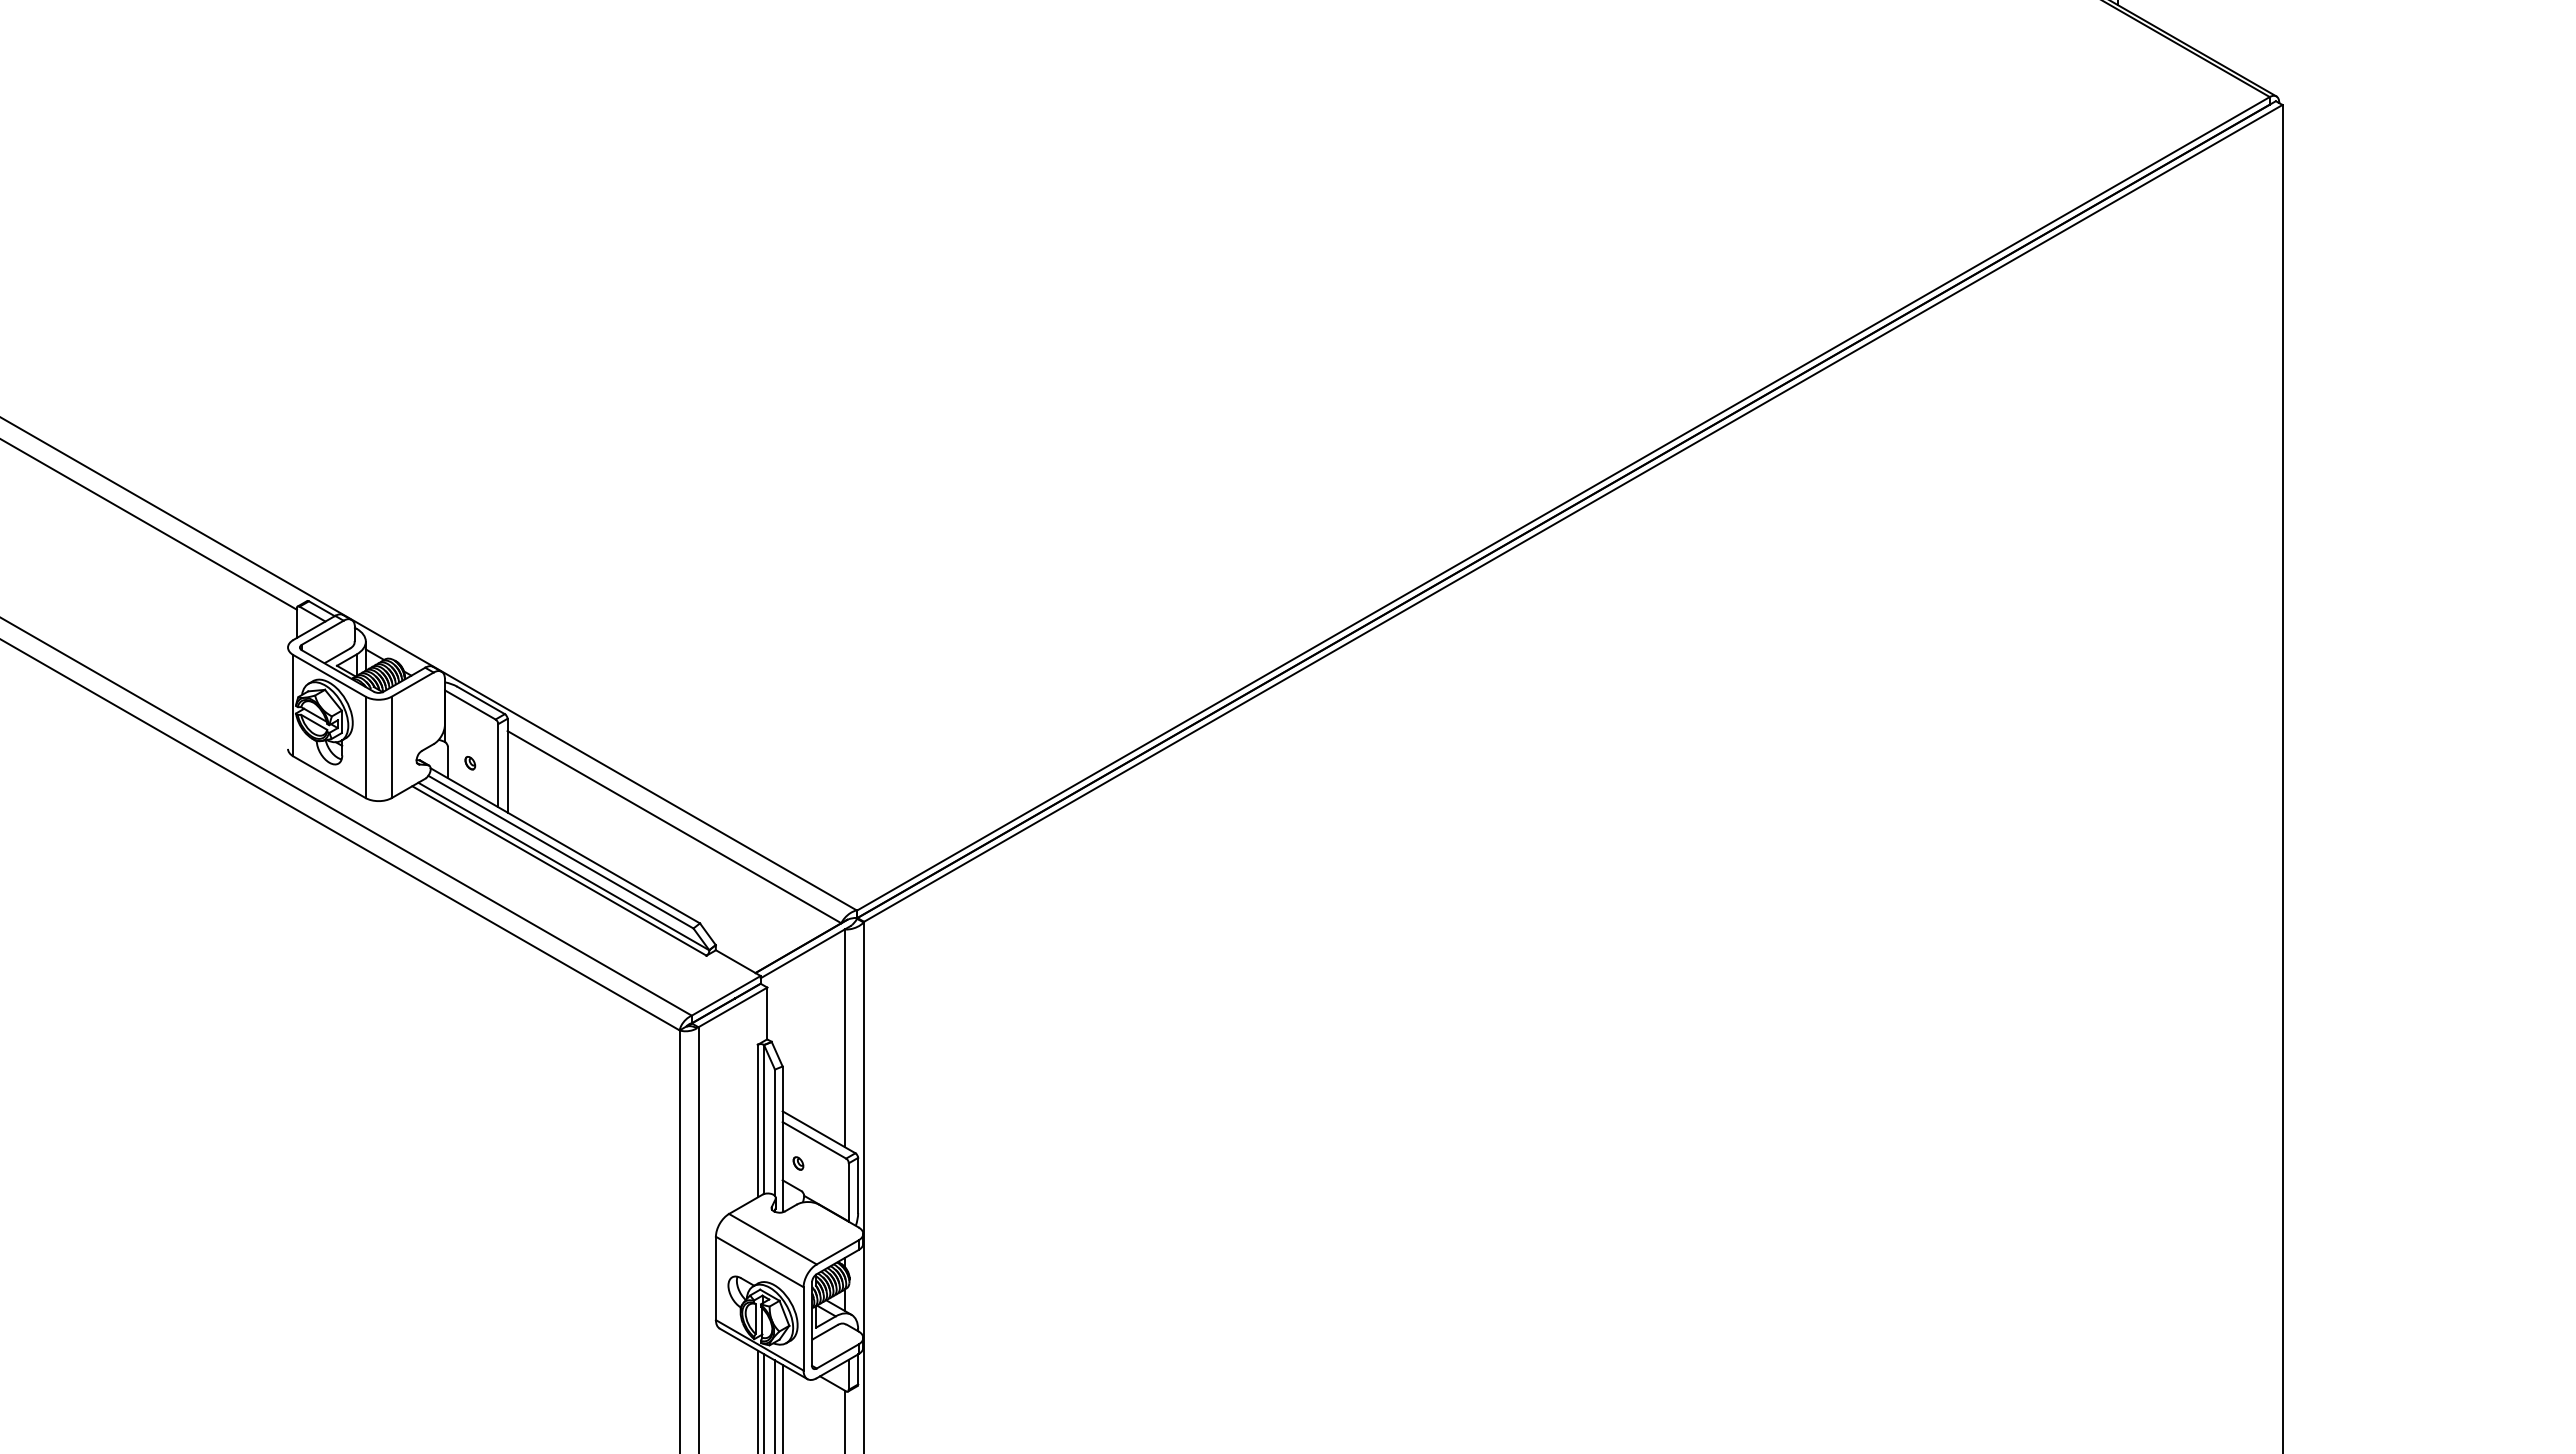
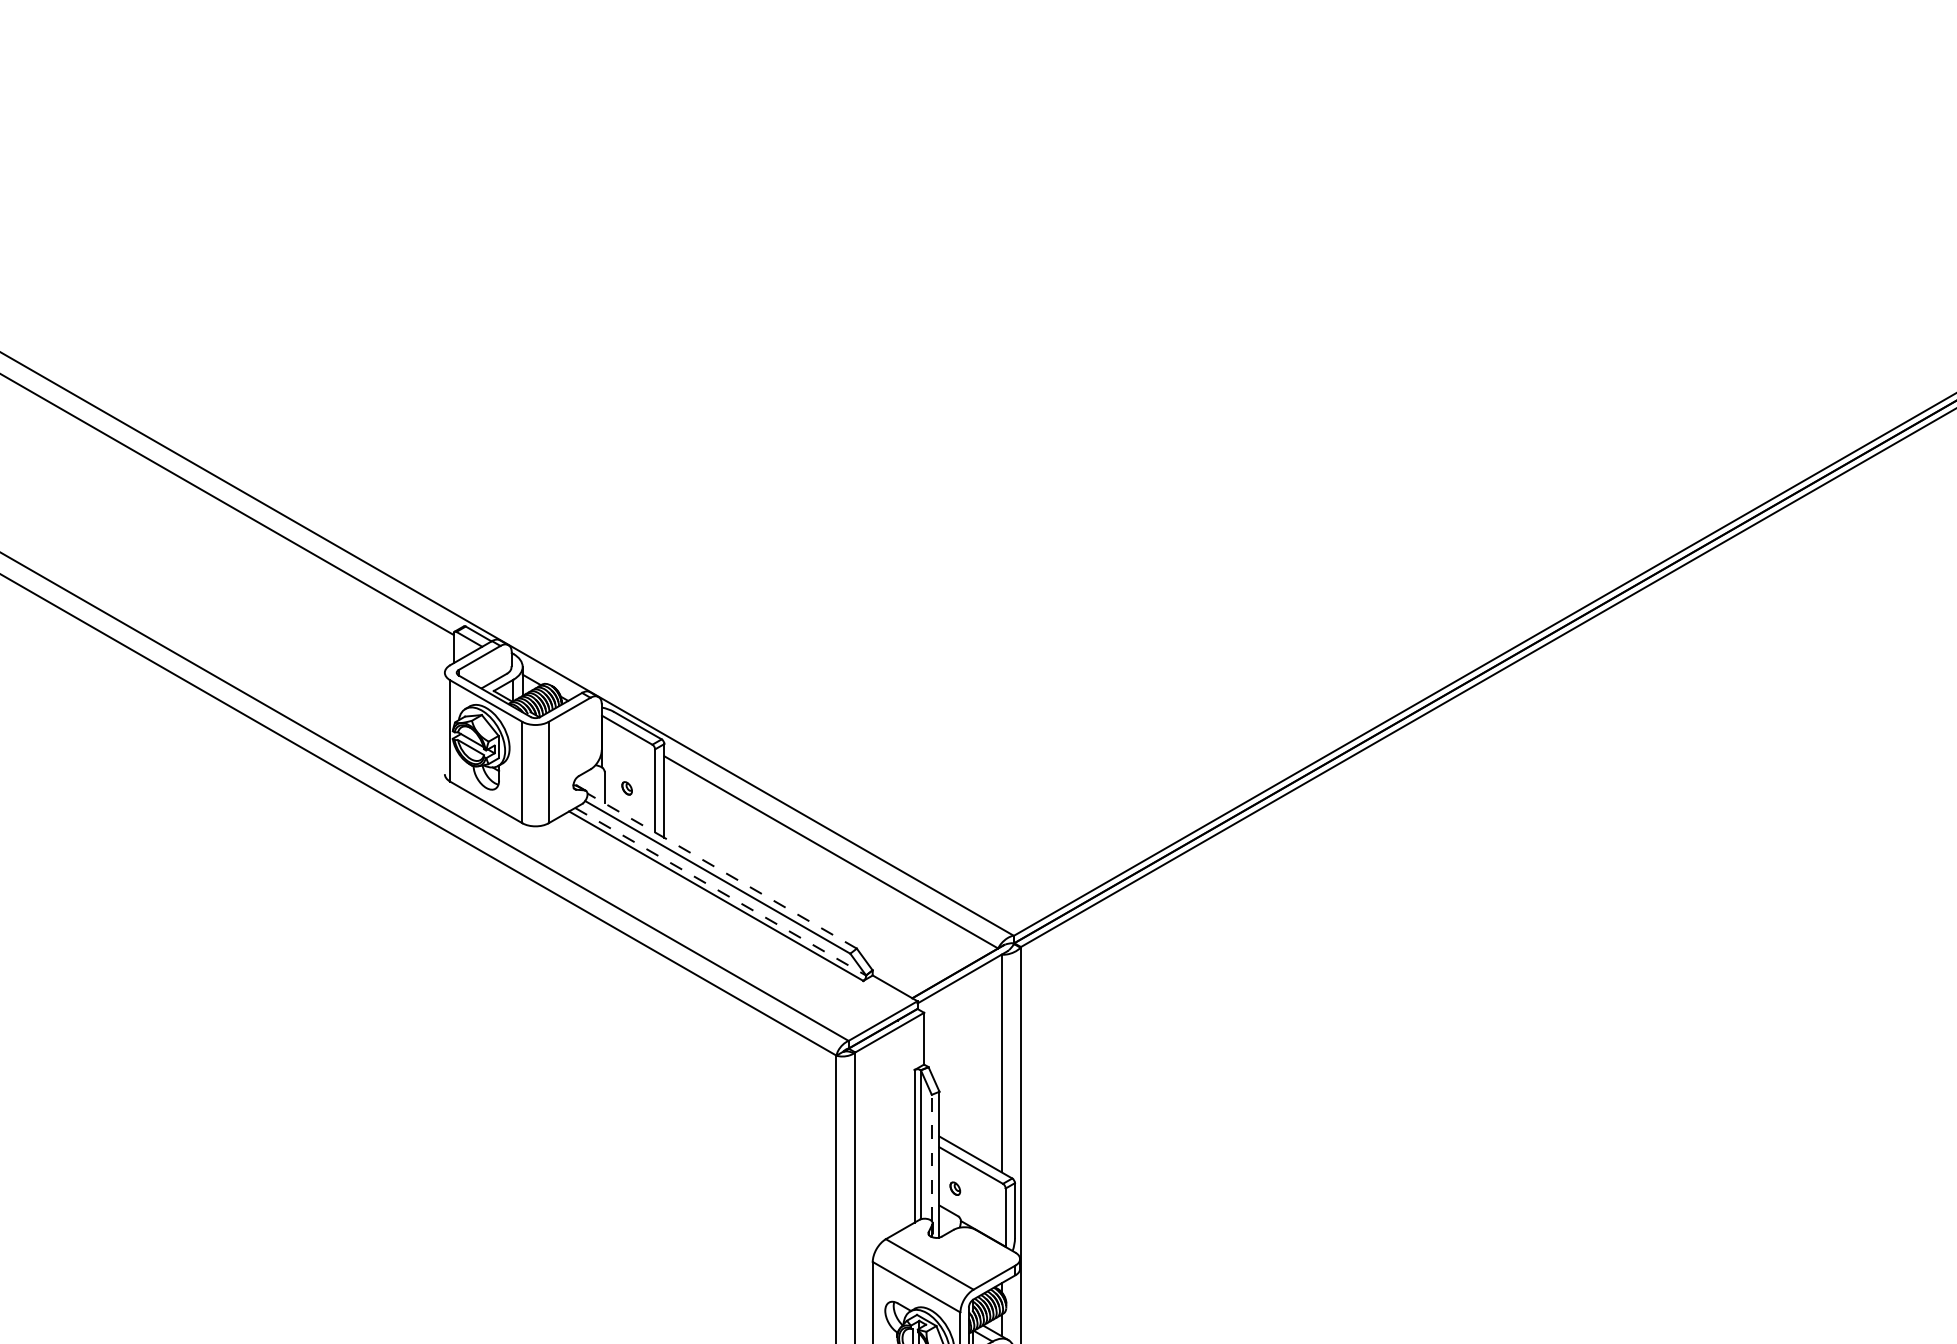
line: (564, 845) -> (721, 870), solid -> dashed
line: (563, 866) -> (720, 891), solid -> dashed
line: (774, 1132) -> (931, 1157), solid -> dashed

